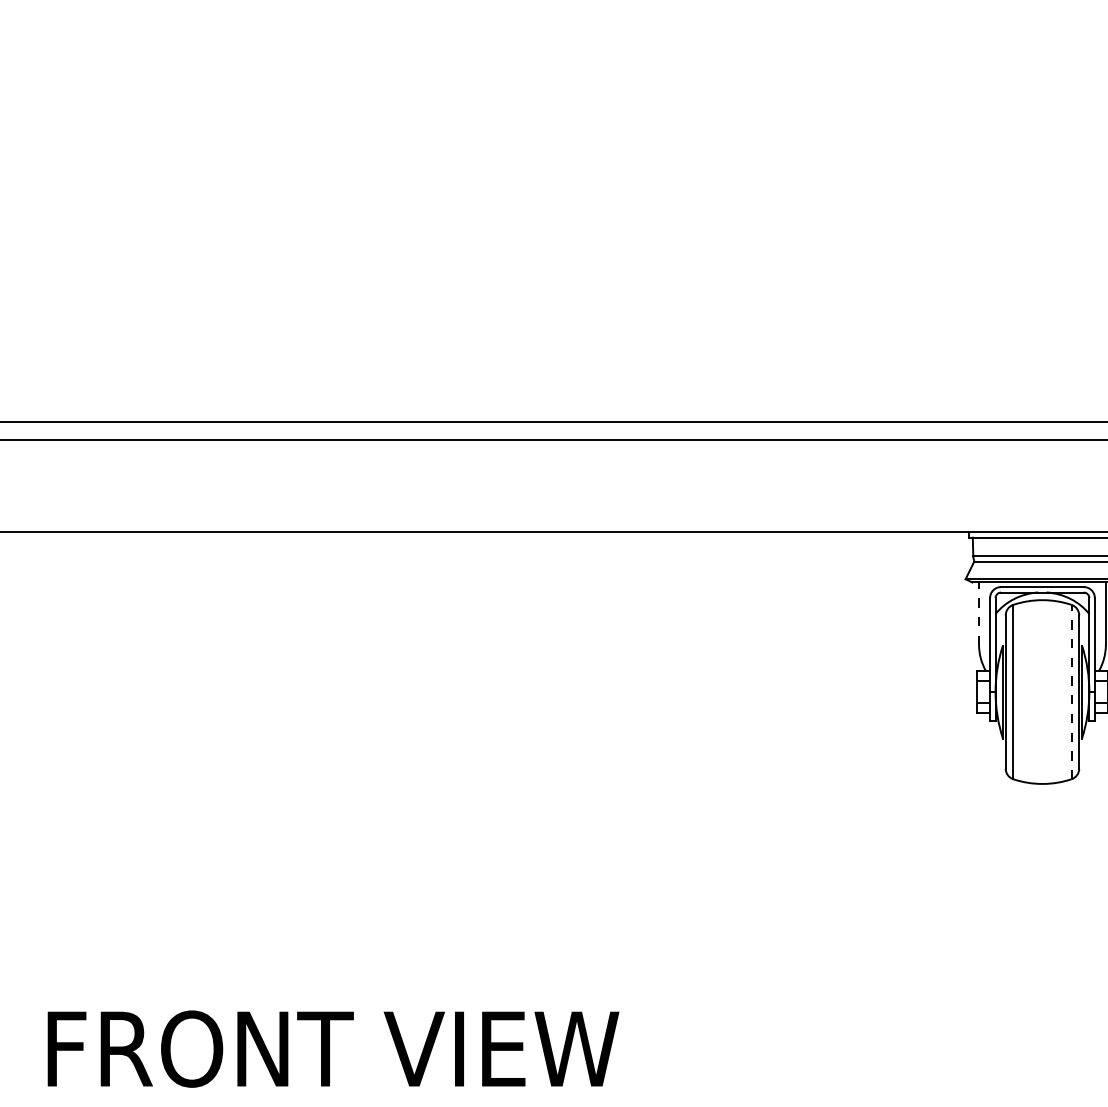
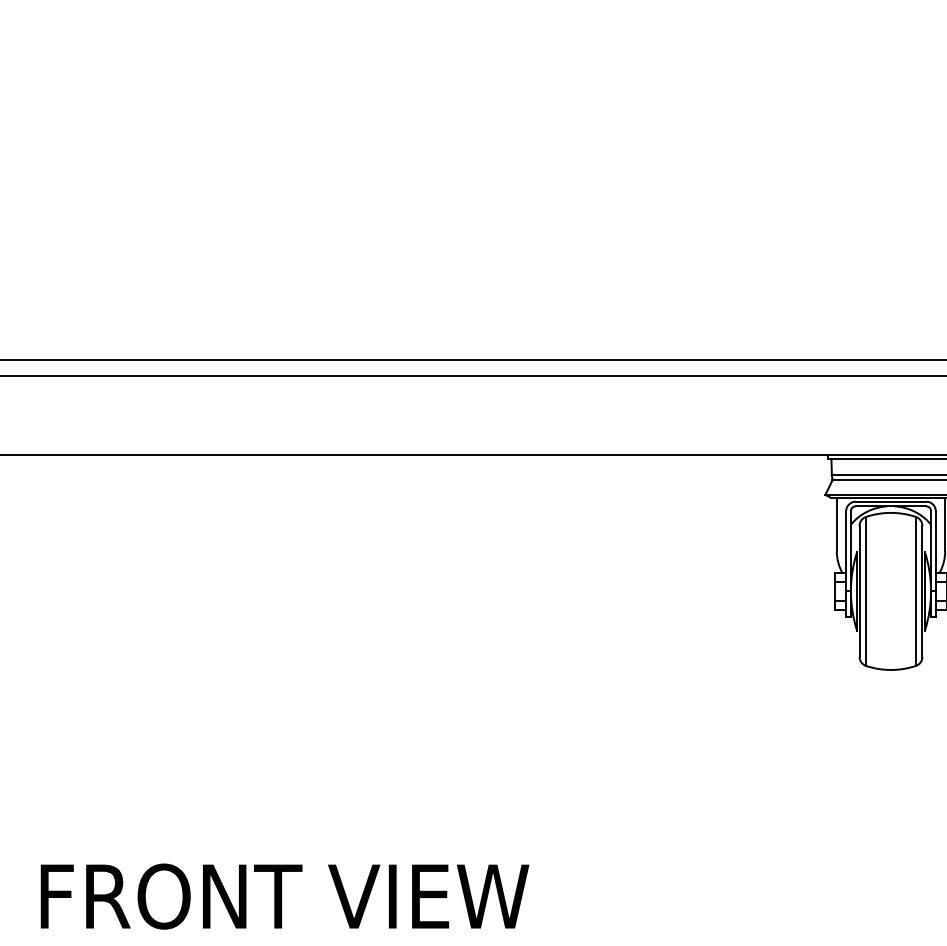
line: (979, 613) -> (837, 524), dashed -> solid
line: (1071, 691) -> (915, 590), dashed -> solid

